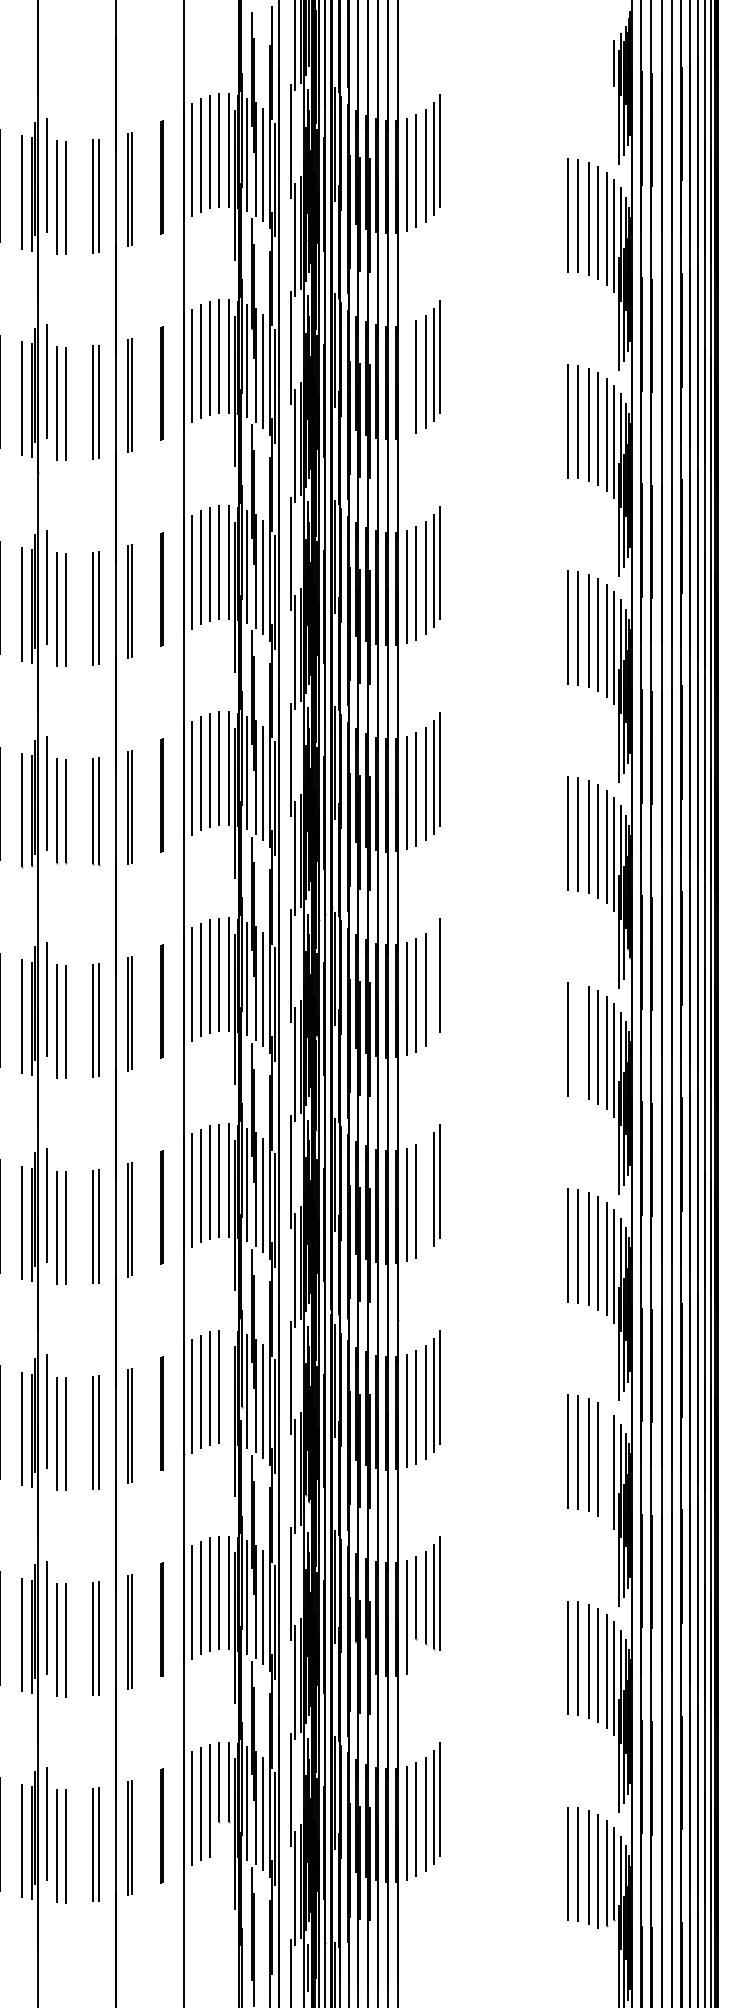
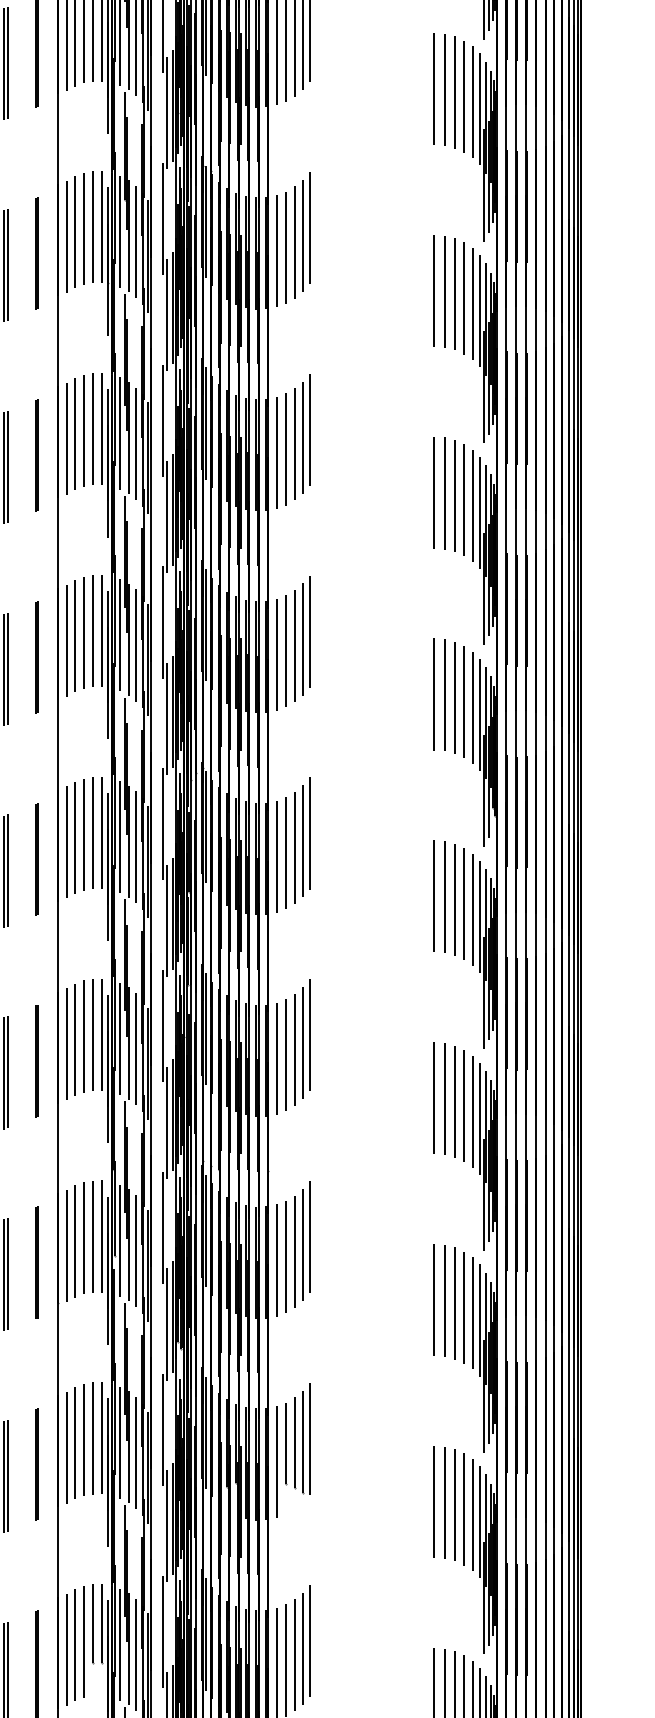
line: (406, 380) -> (276, 250), added
line: (433, 983) -> (302, 841), added
line: (577, 1040) -> (443, 897), added
line: (425, 1195) -> (294, 1049), added
line: (228, 1386) -> (102, 1236), added
line: (606, 1465) -> (472, 1313), added

